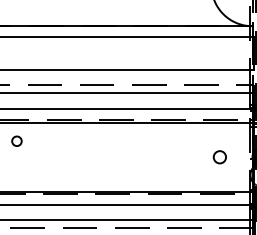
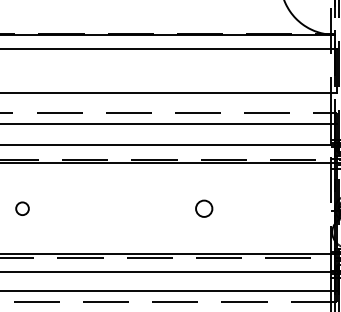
circle: (16, 140) -> (21, 207), moved
circle: (219, 157) -> (203, 209), moved

